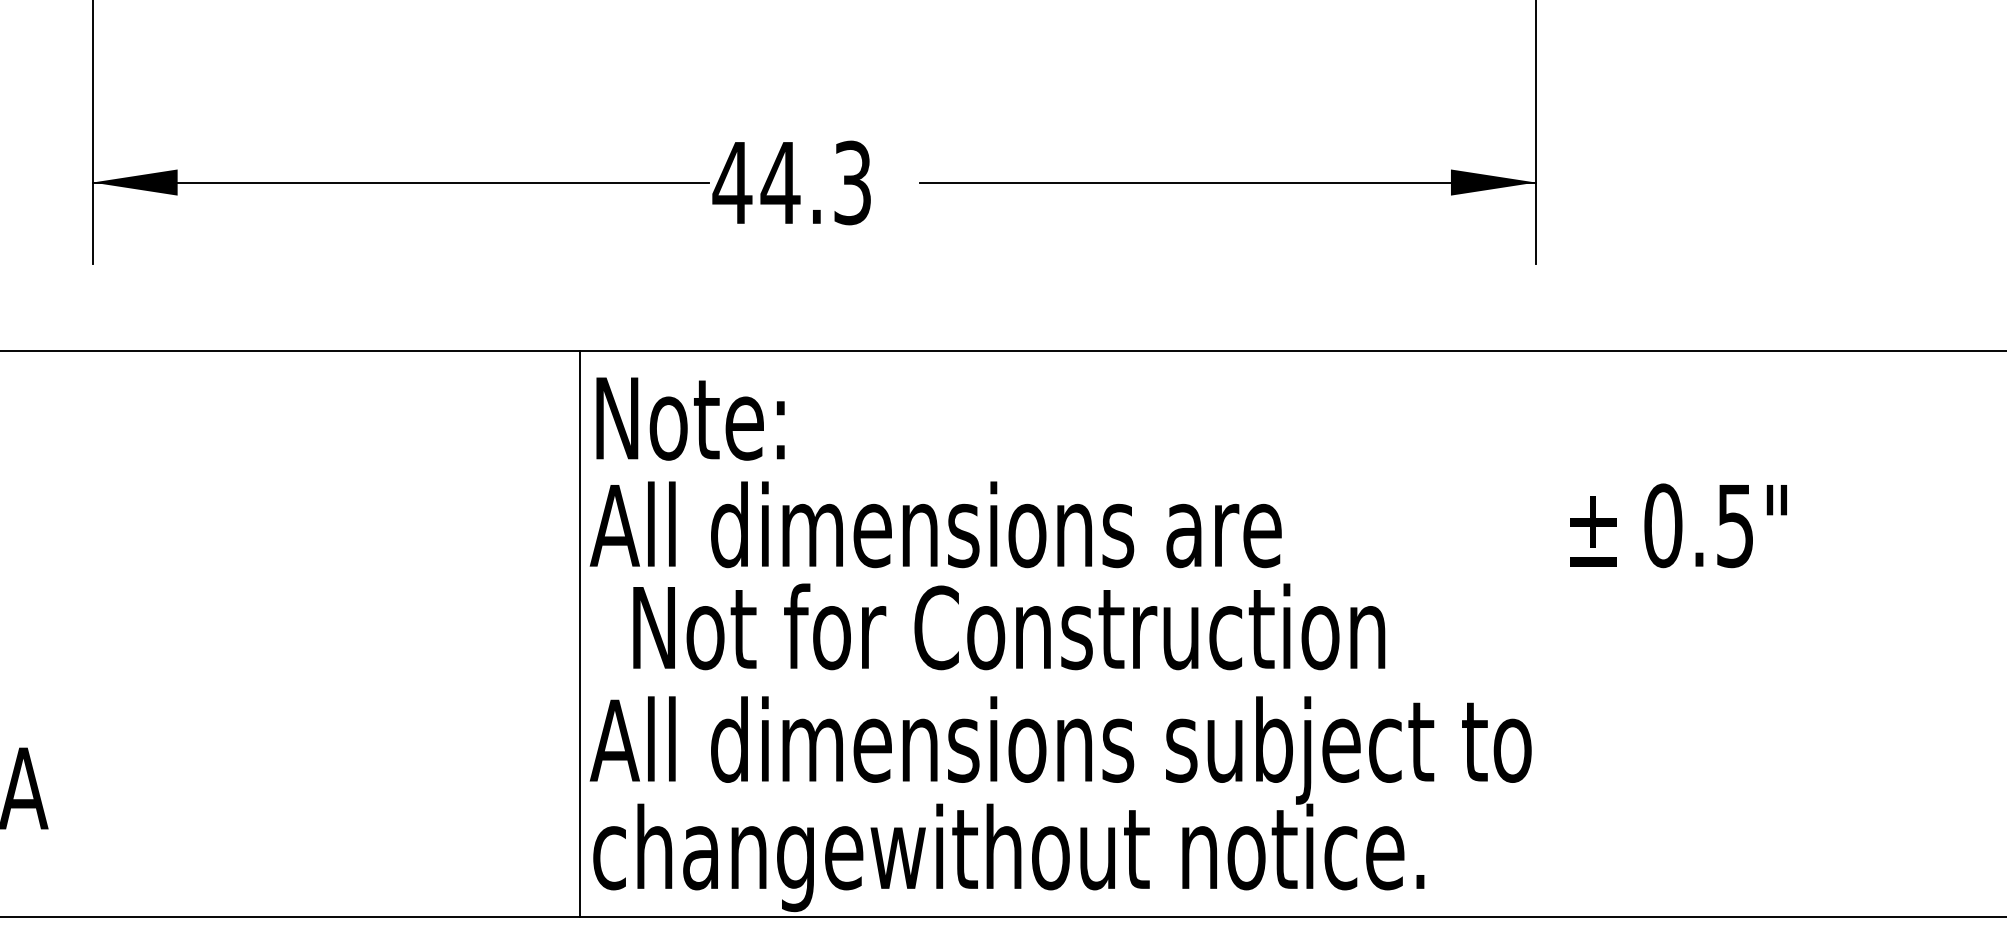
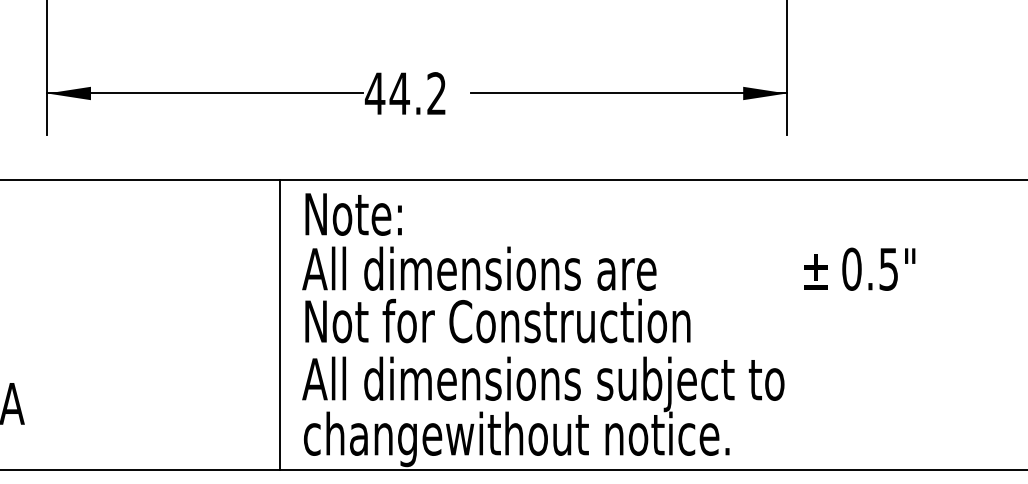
text: (852, 182) -> (436, 93), 44.3 -> 44.2
text: (1008, 625) -> (497, 320), moved
line: (580, 633) -> (280, 324), moved

